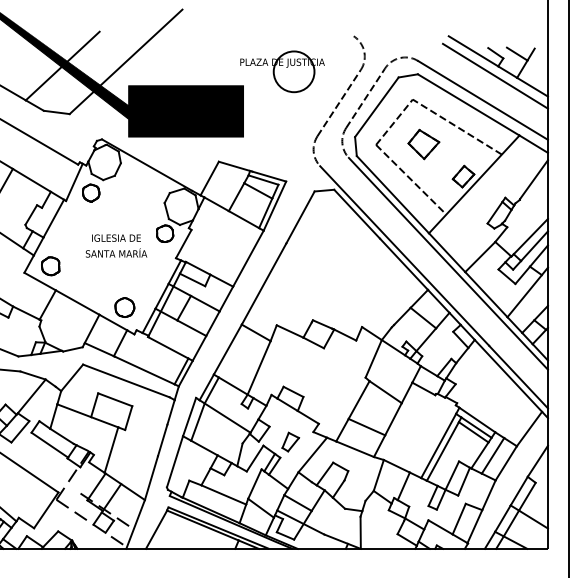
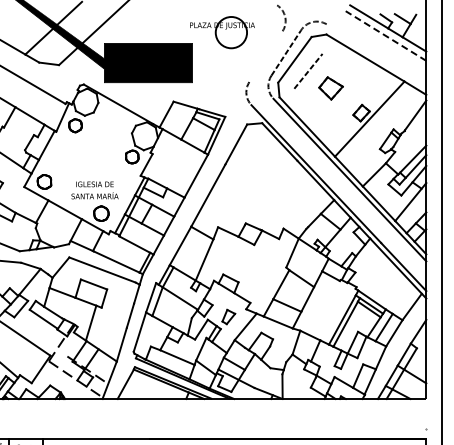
line: (494, 75) -> (385, 35), solid -> dashed
line: (483, 100) -> (376, 54), removed
line: (338, 102) -> (265, 56), removed
line: (456, 126) -> (356, 74), removed
line: (411, 179) -> (321, 115), removed
text: (115, 246) -> (94, 190), moved

